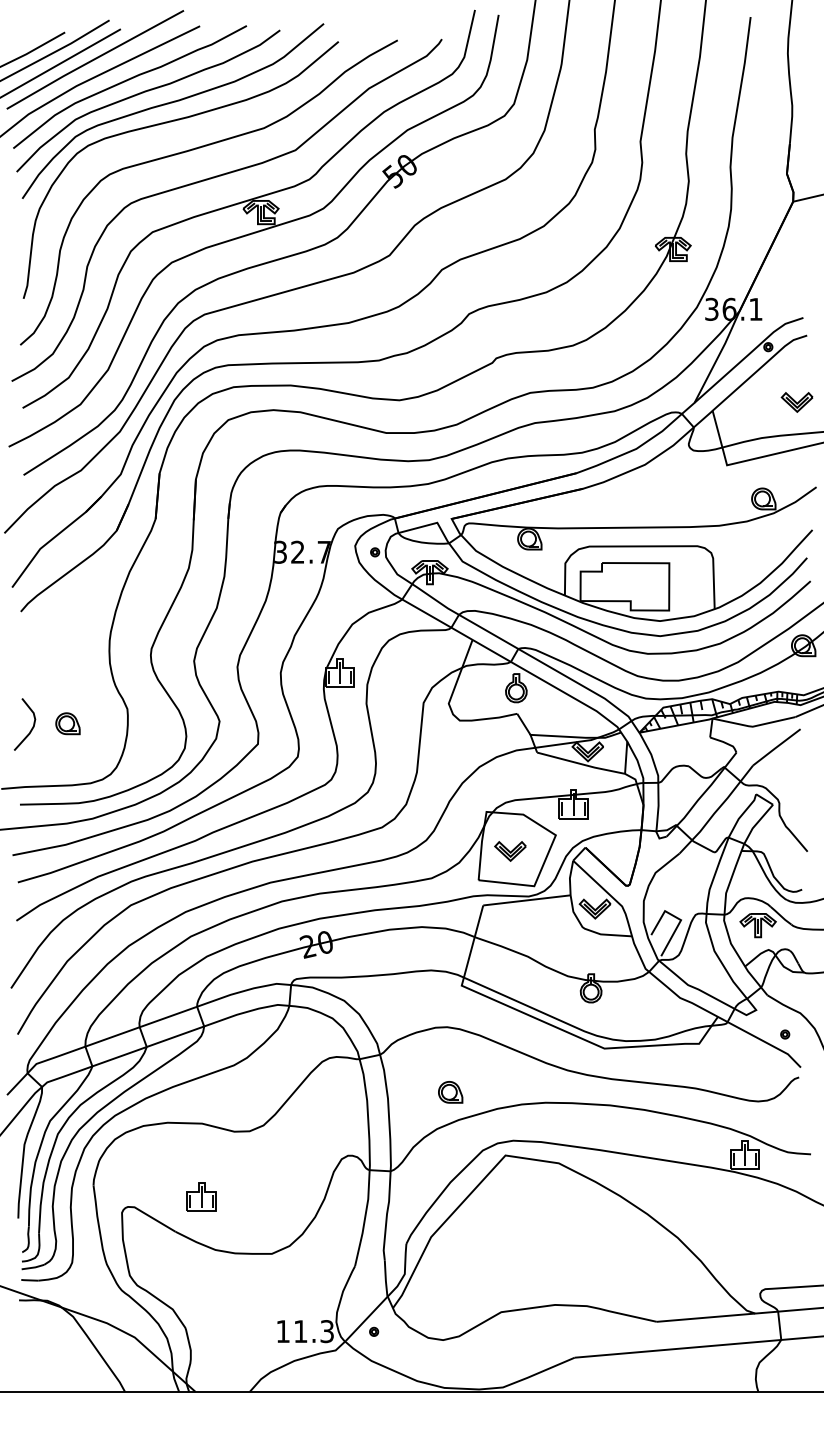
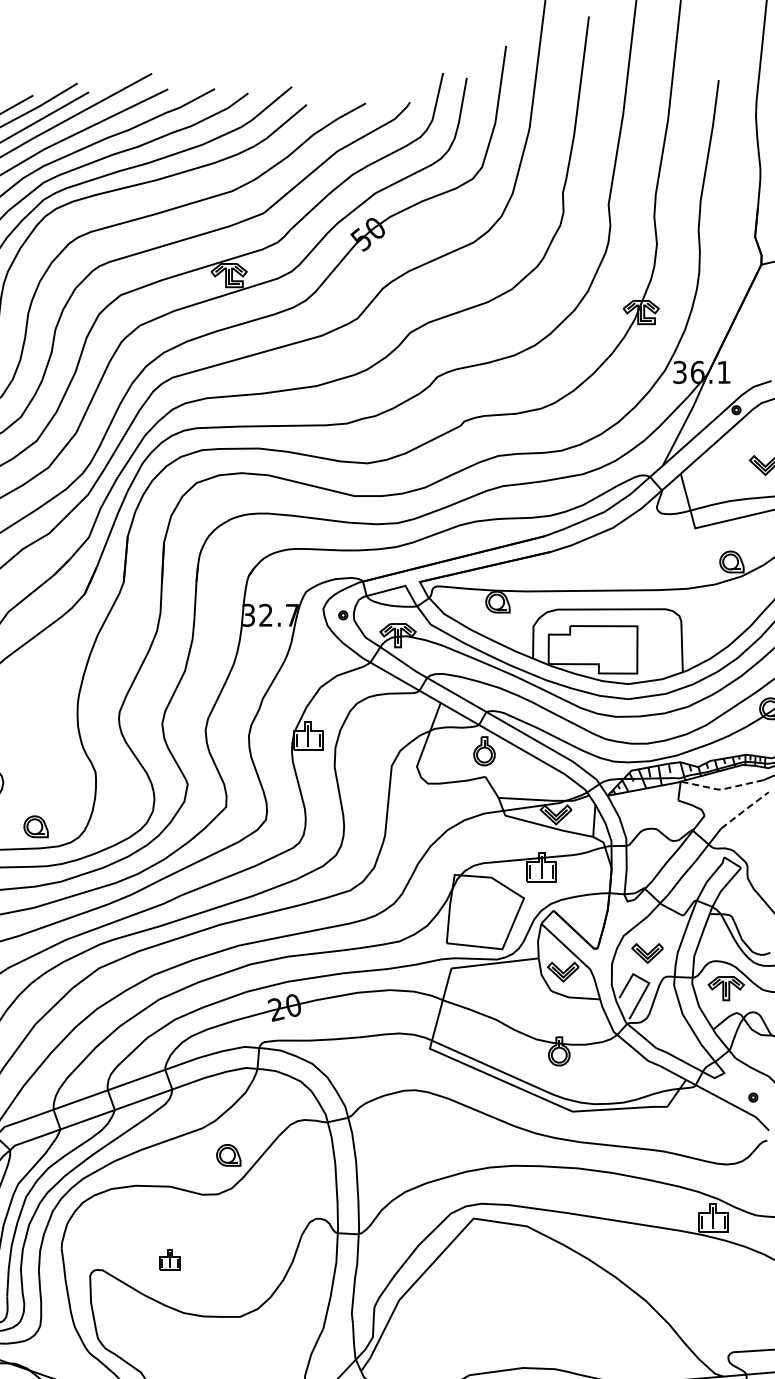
part: (67, 723) -> (35, 826), moved
line: (752, 726) -> (720, 789), solid -> dashed
line: (776, 747) -> (744, 810), solid -> dashed
part: (510, 851) -> (647, 953), moved
part: (450, 1092) -> (228, 1155), moved
part: (201, 1196) -> (169, 1259), size x0.7

